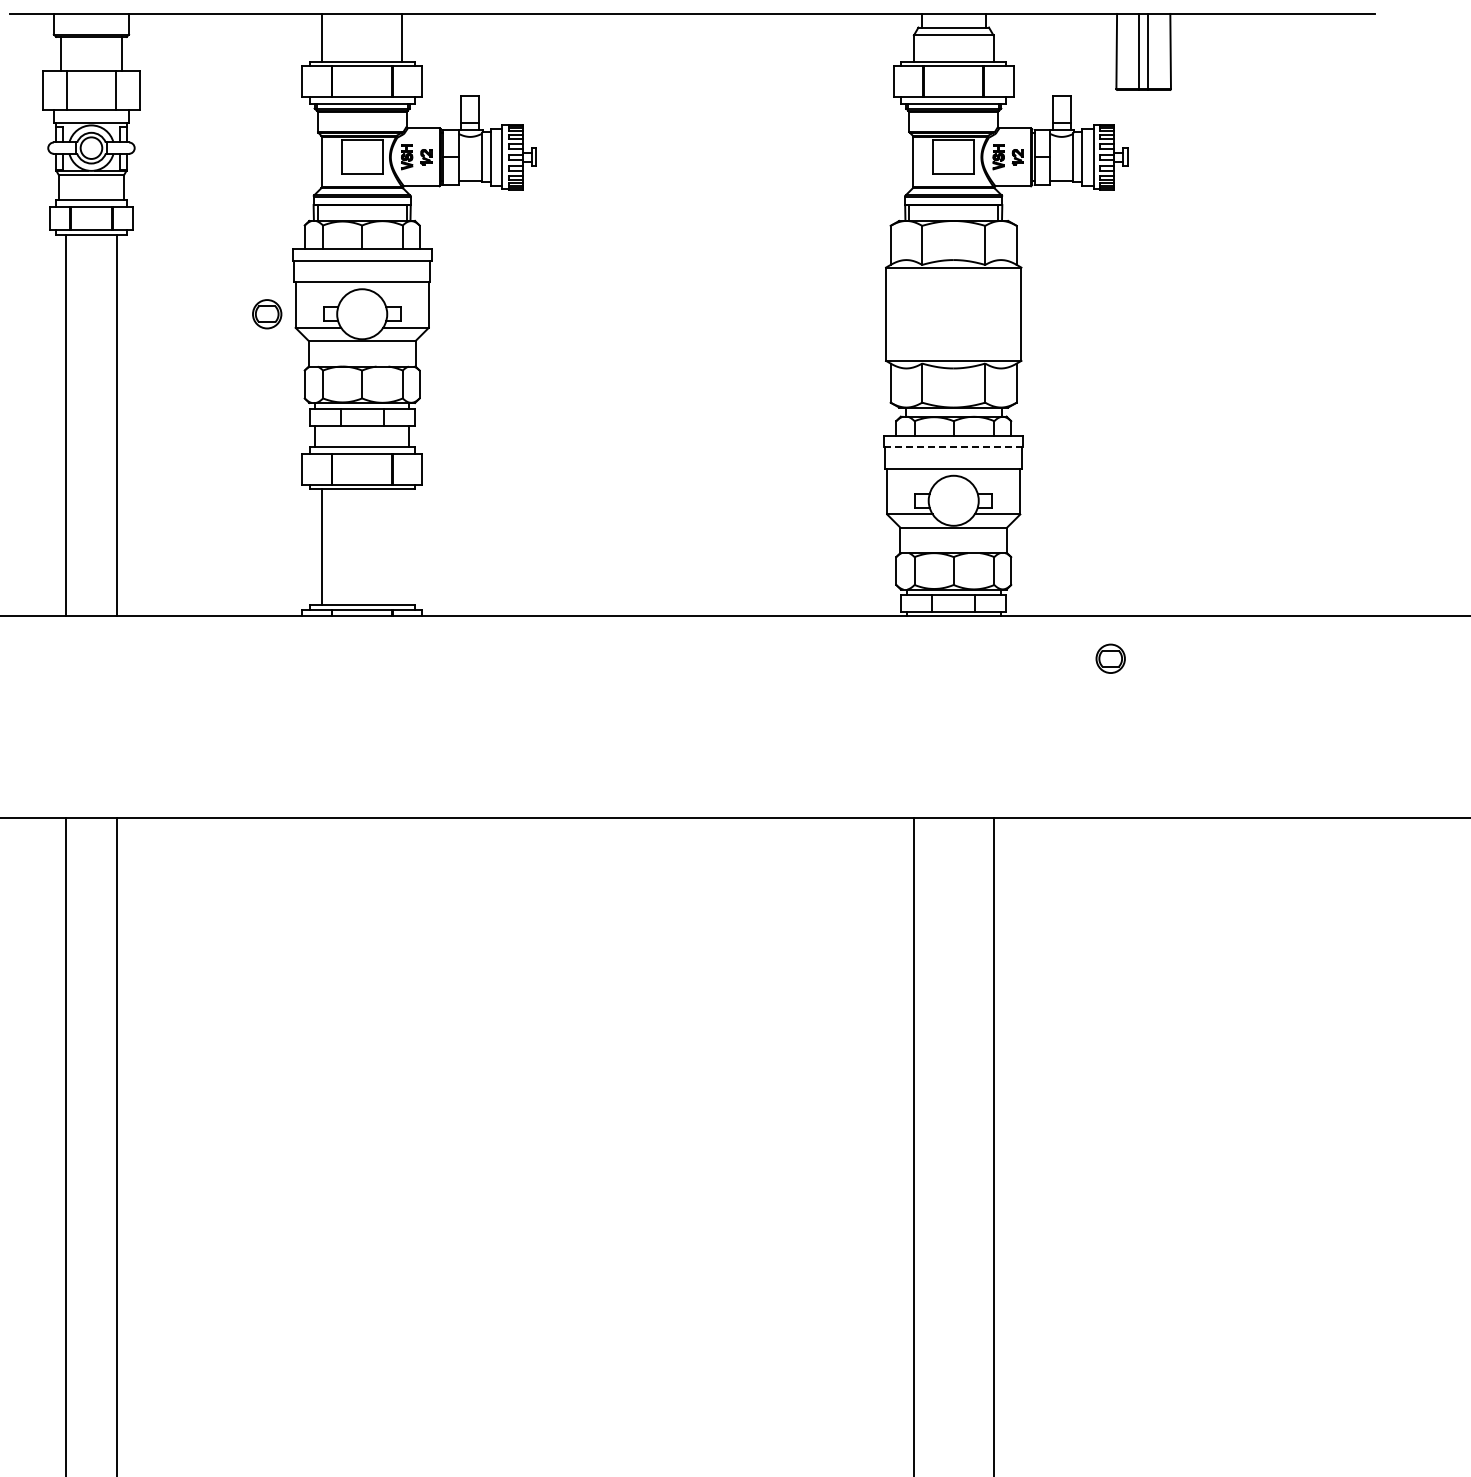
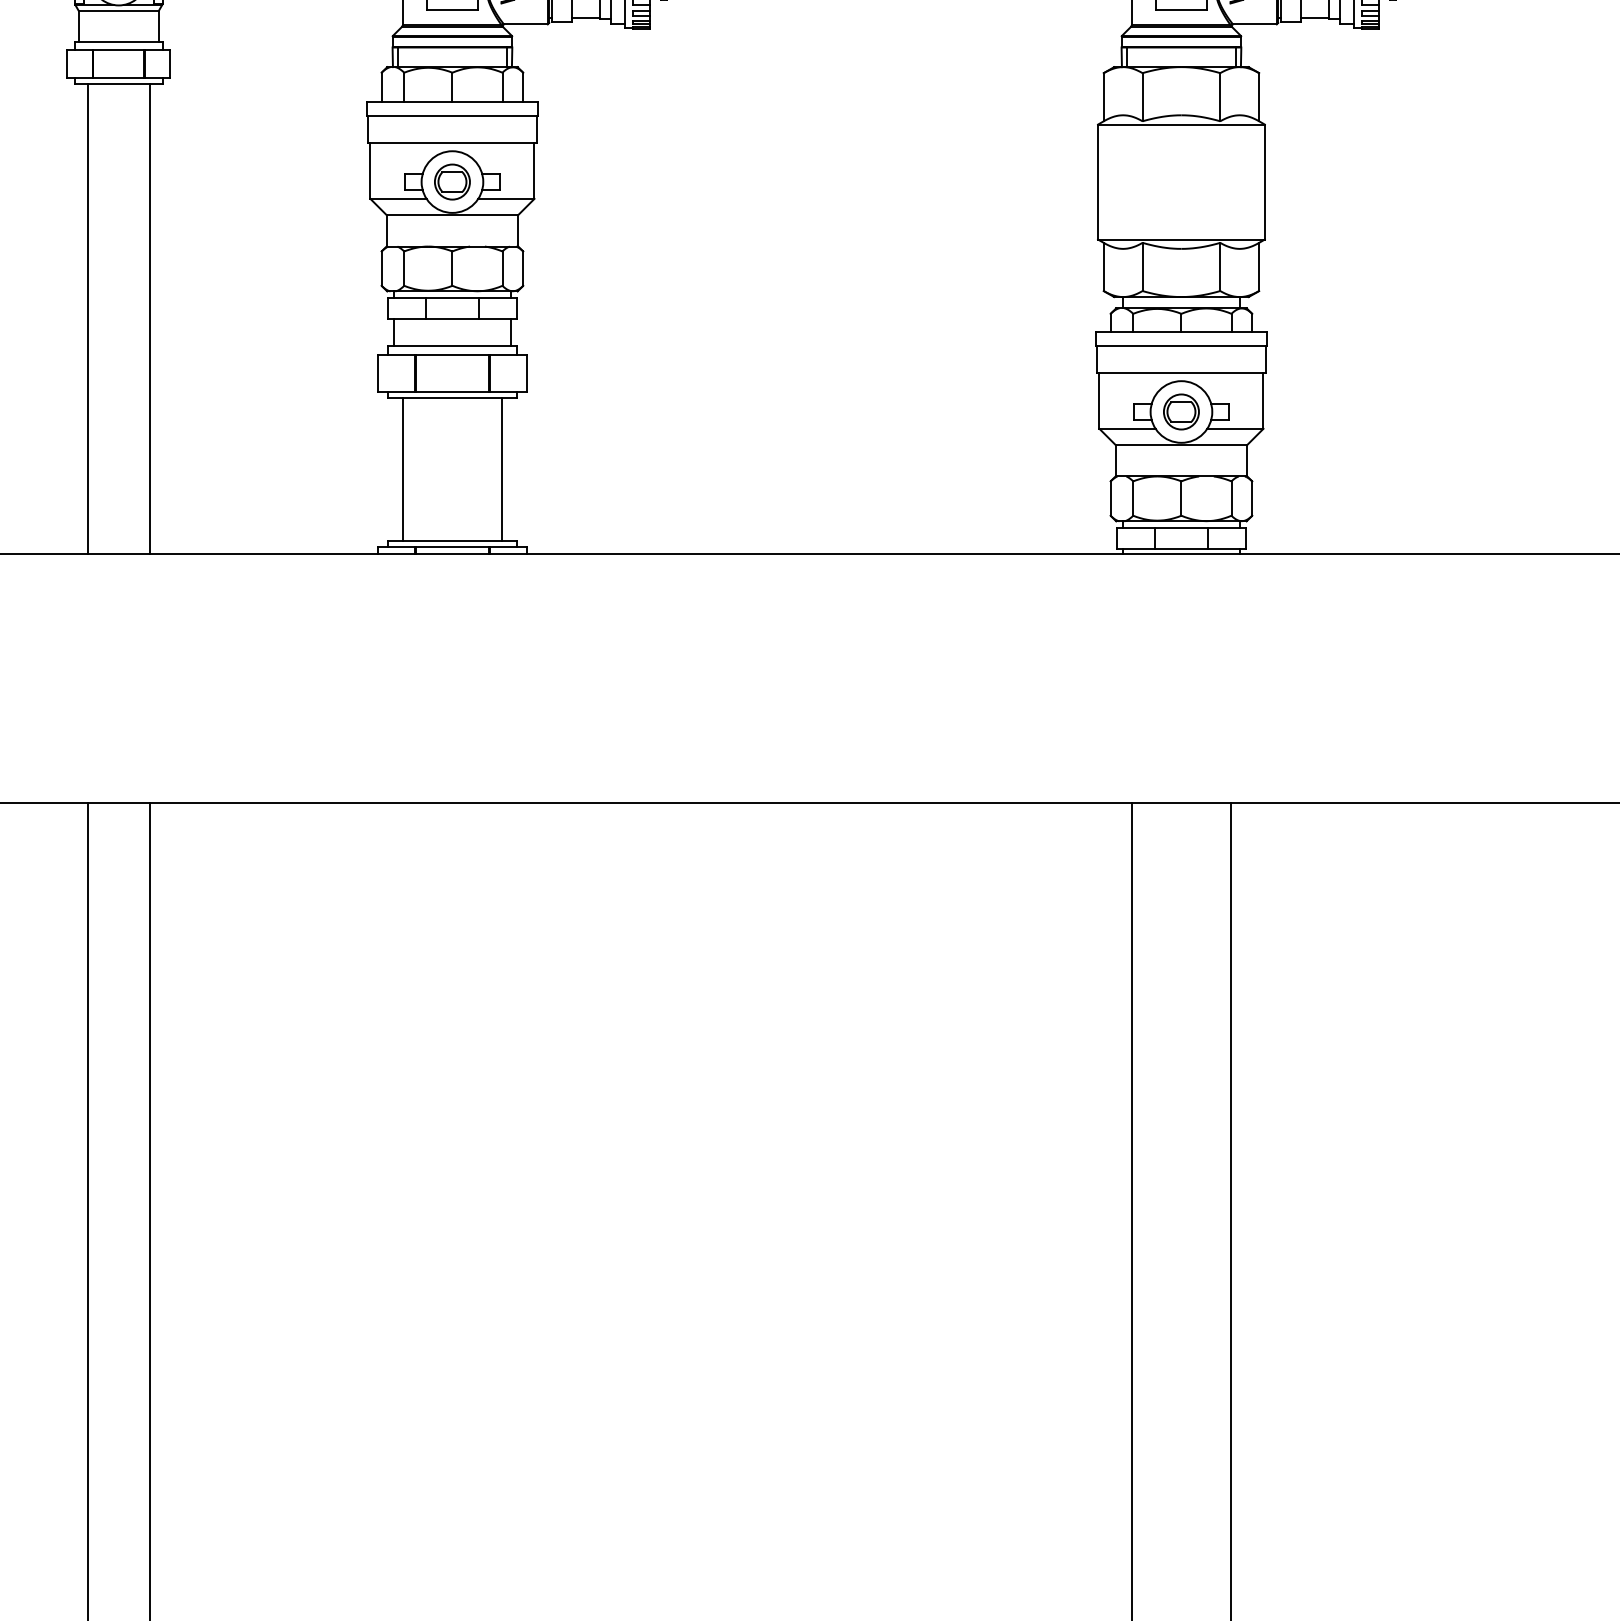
part: (267, 314) -> (452, 182), moved
line: (954, 447) -> (1182, 346), dashed -> solid
line: (402, 547) -> (502, 469), added
part: (1110, 658) -> (1181, 411), moved

